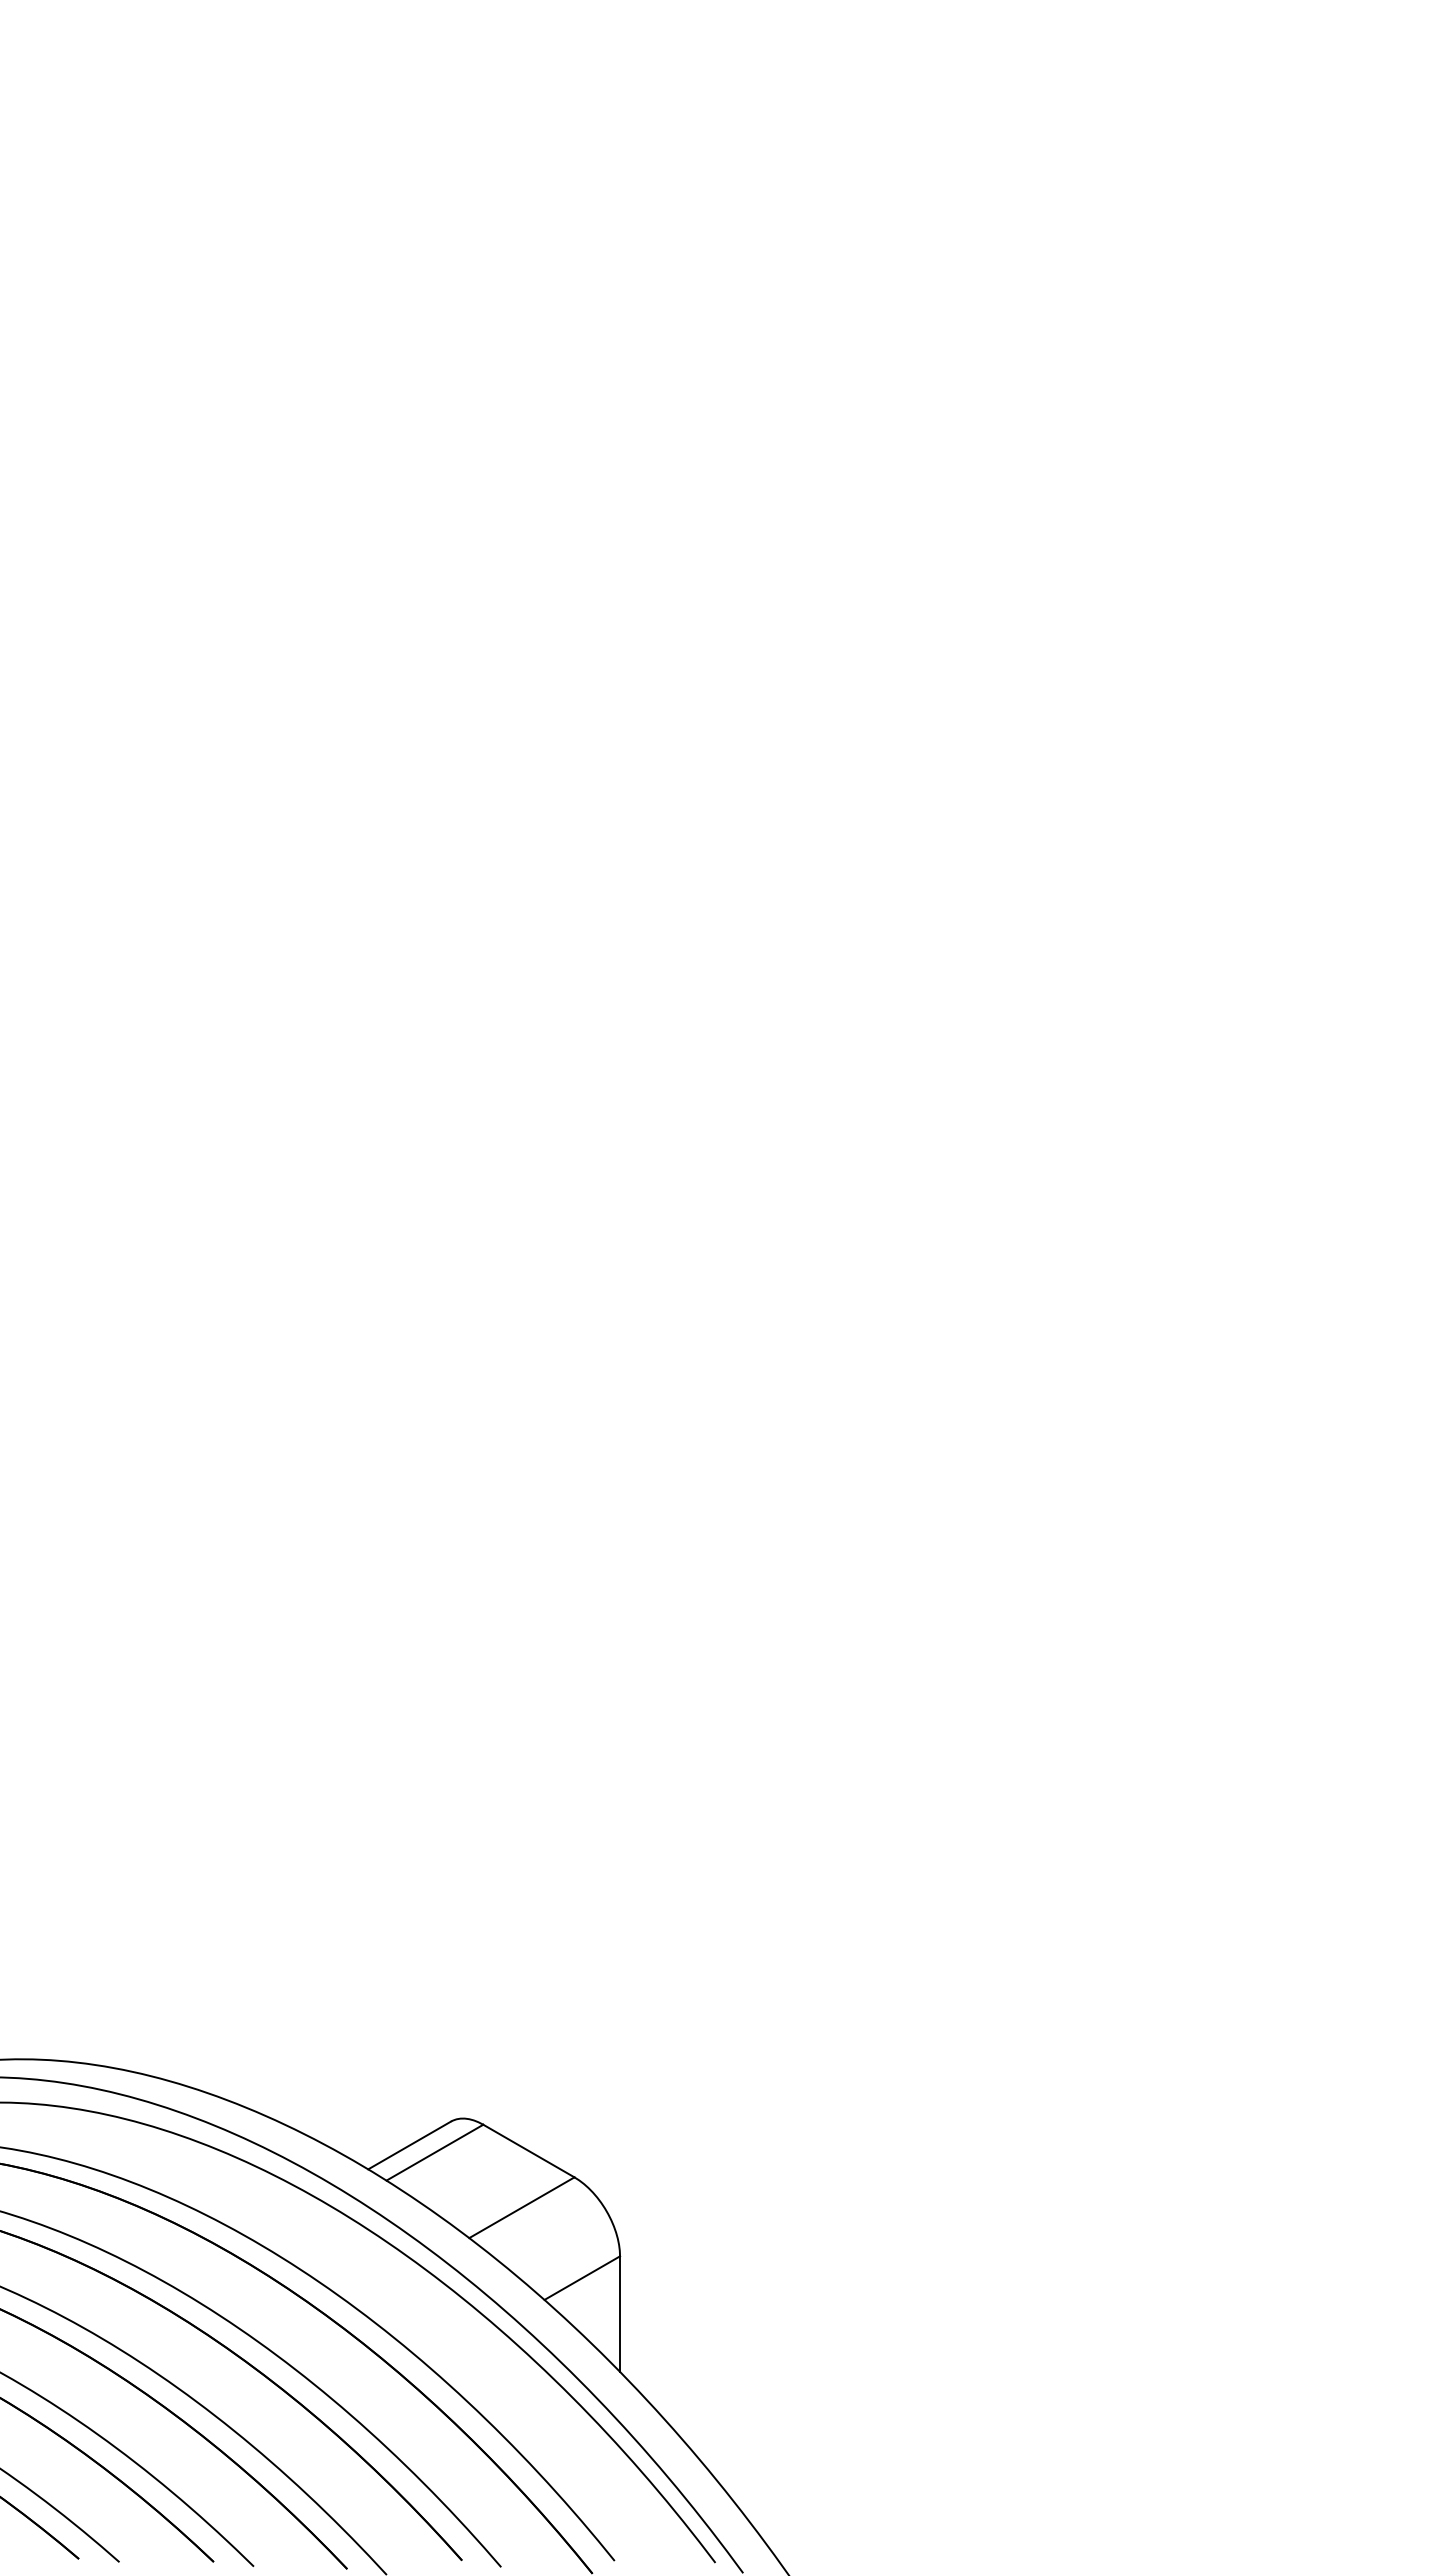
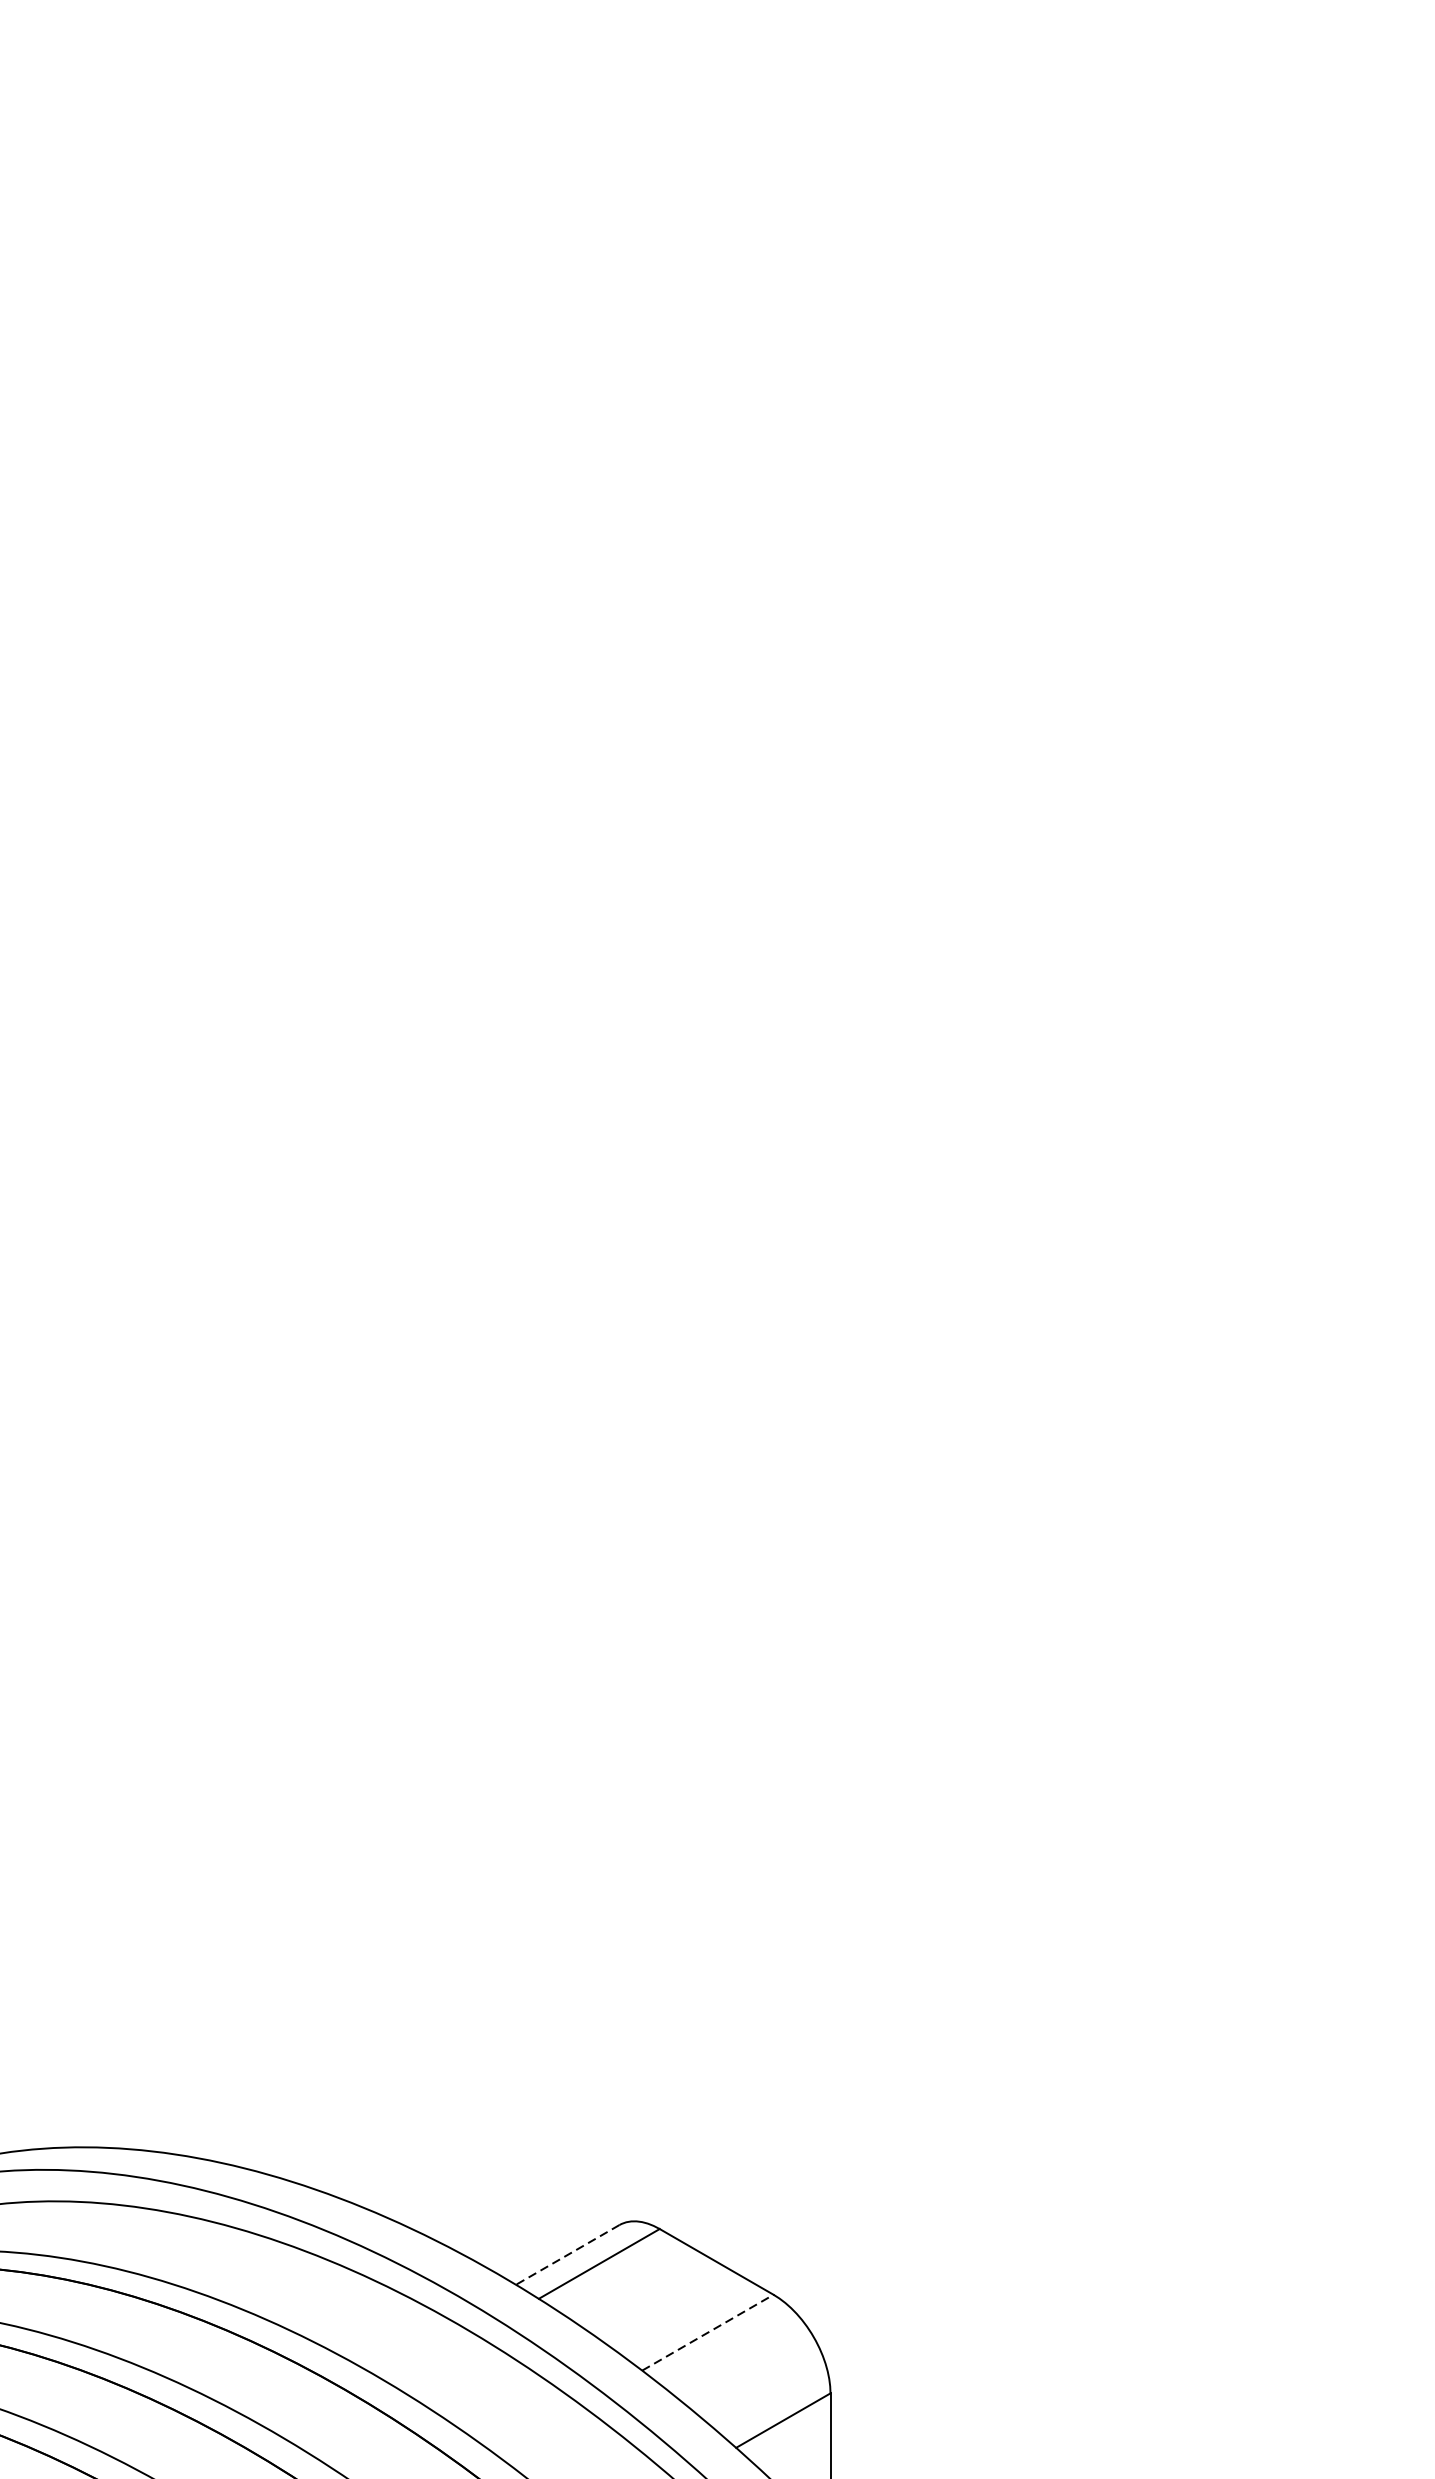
line: (409, 2145) -> (567, 2254), solid -> dashed
line: (521, 2207) -> (707, 2332), solid -> dashed

